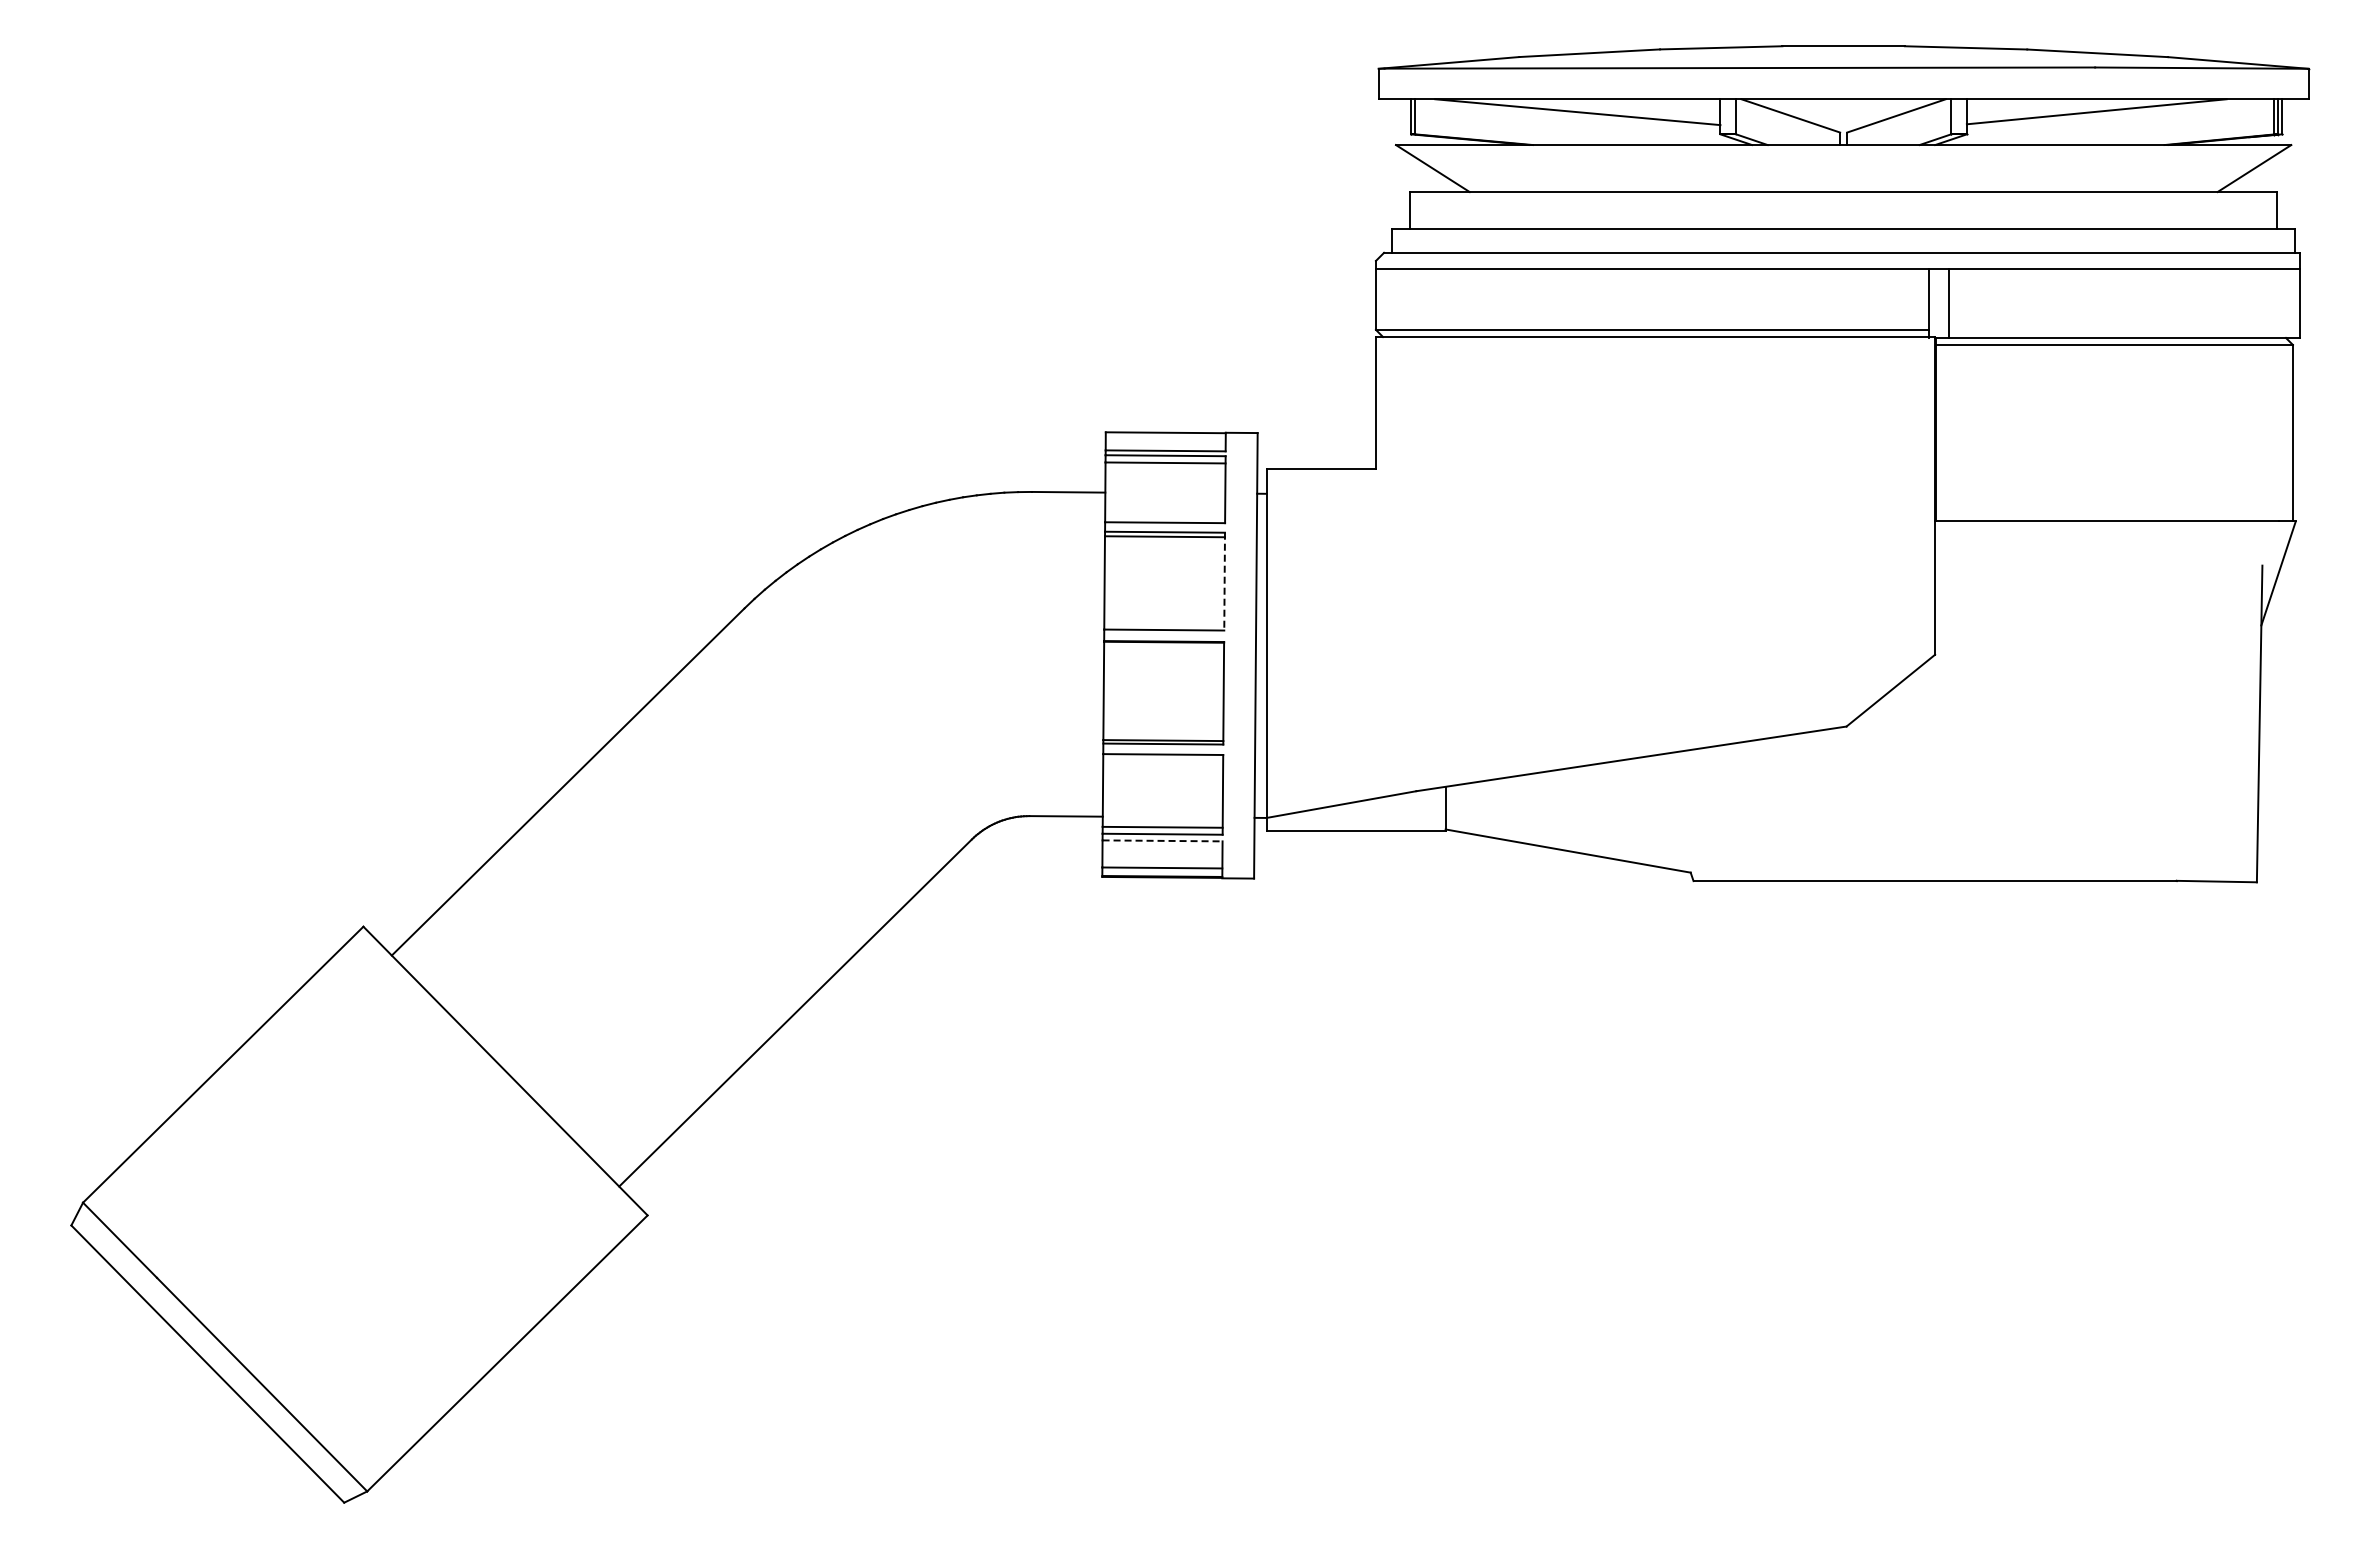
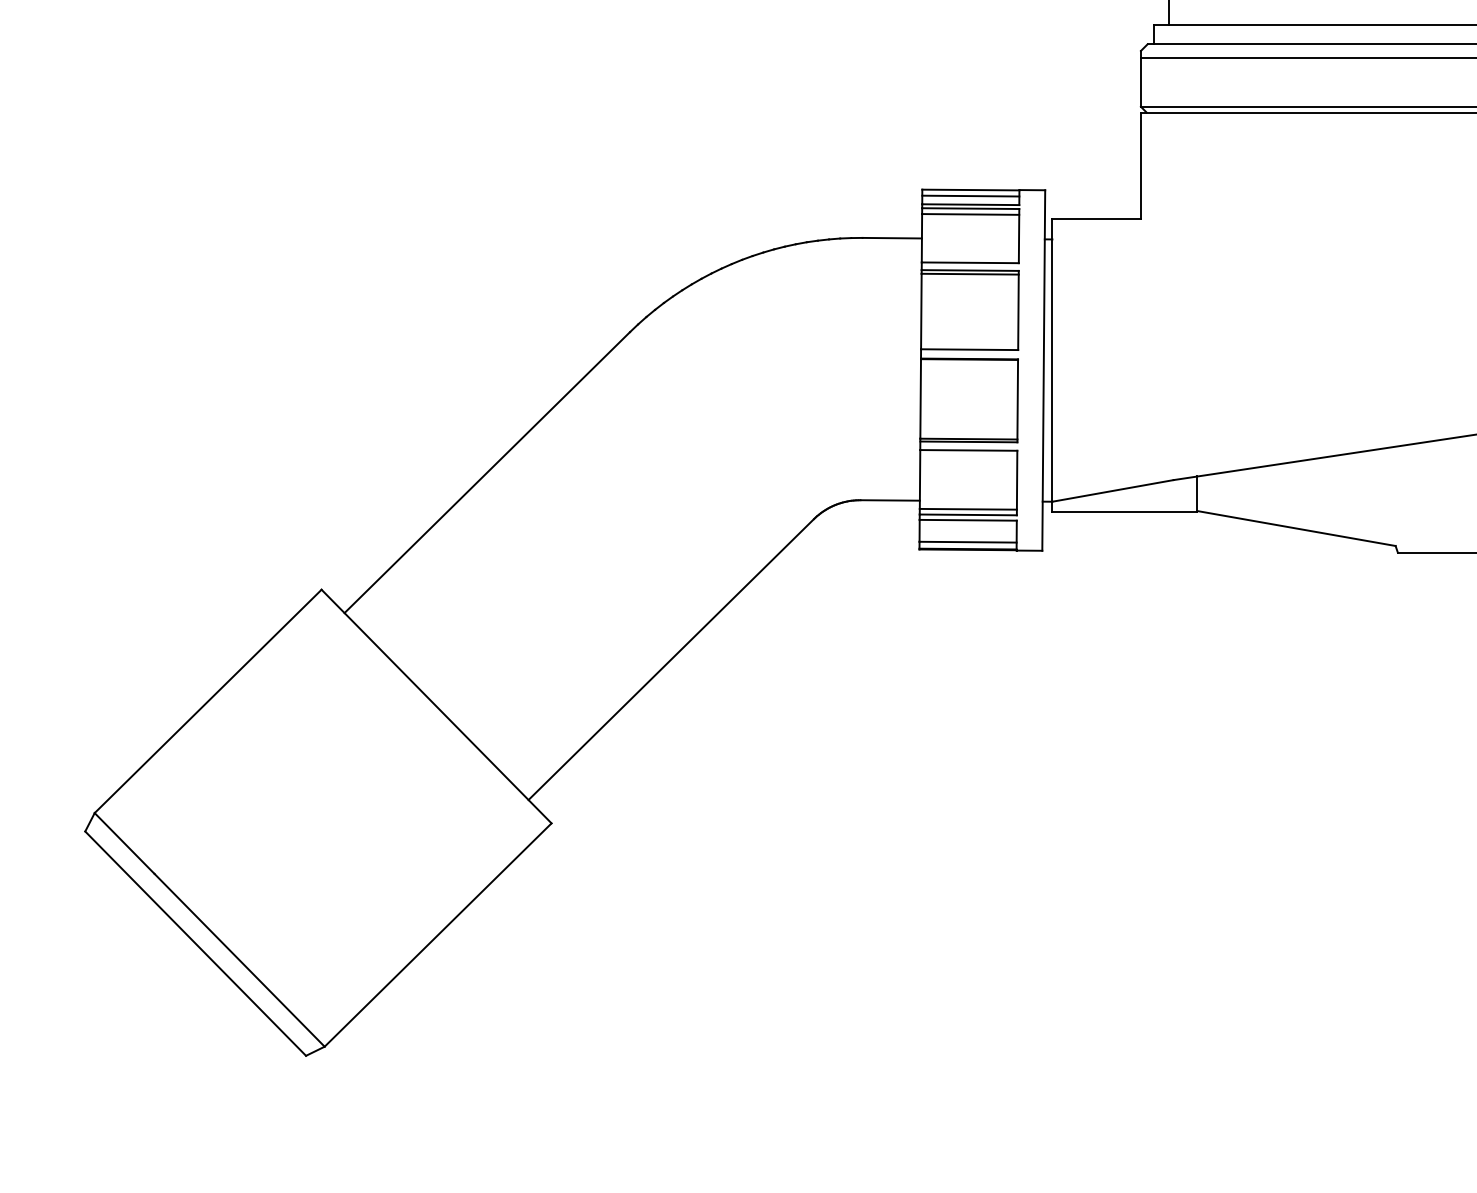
line: (1165, 439) -> (970, 195), added
line: (1224, 581) -> (1018, 310), dashed -> solid
line: (1163, 840) -> (969, 519), dashed -> solid

